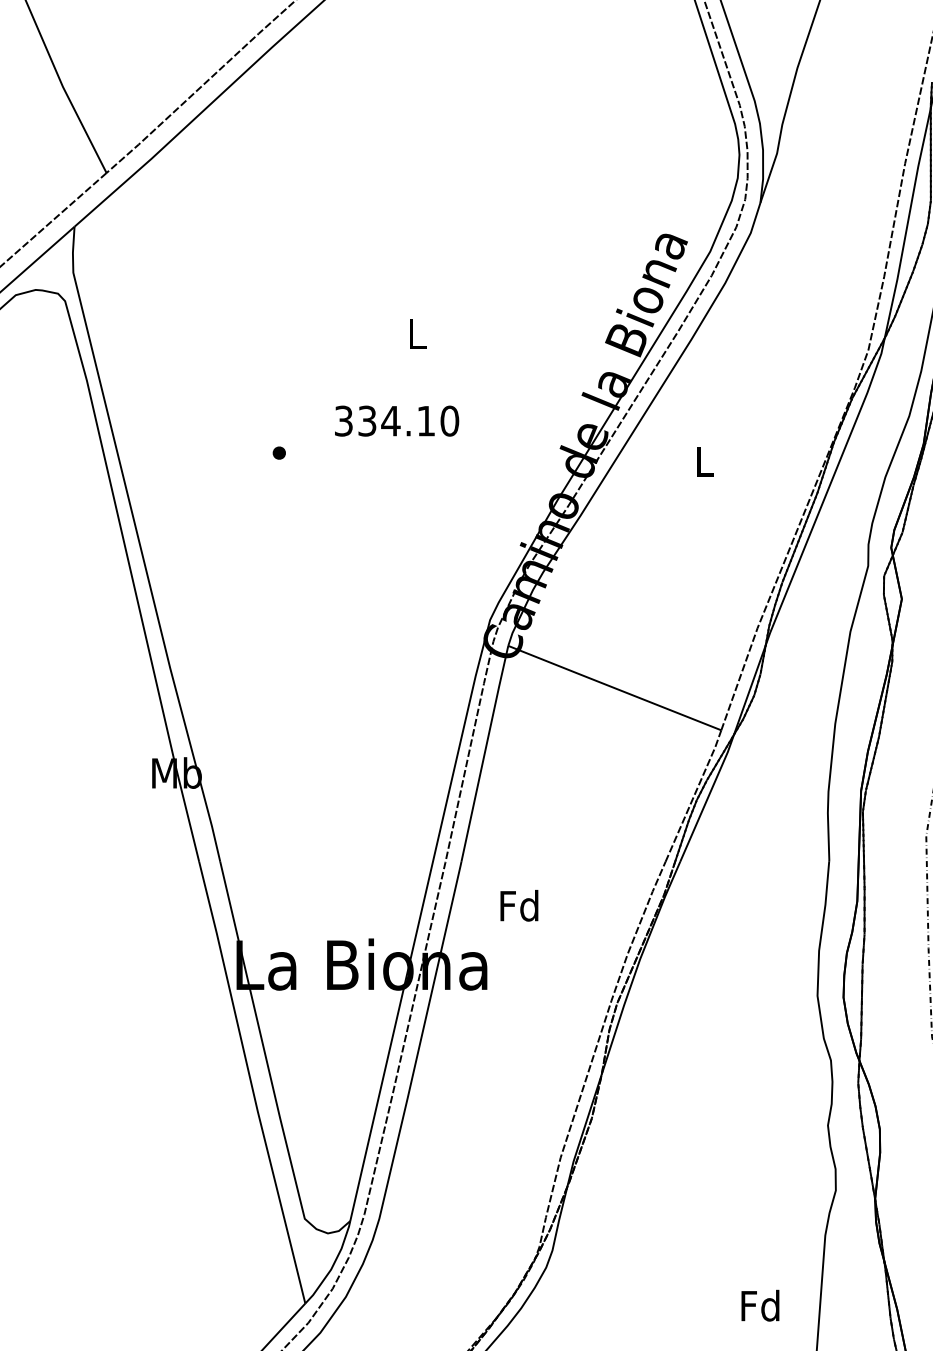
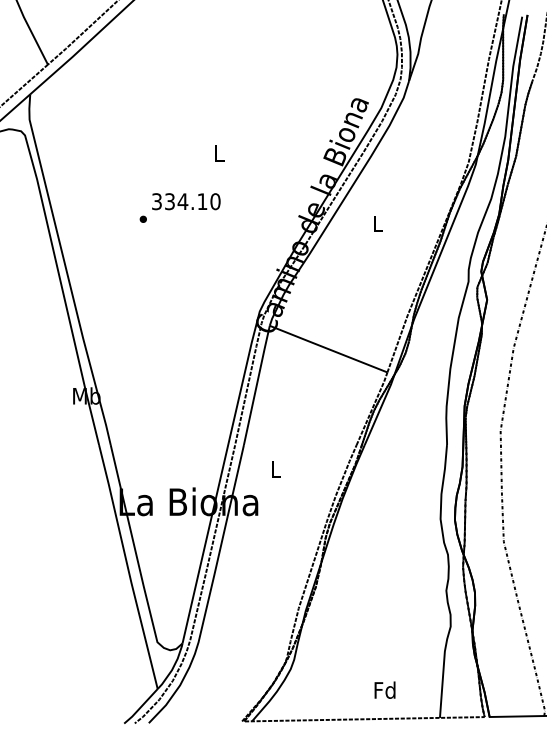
text: (397, 420) -> (186, 201), moved
text: (518, 906) -> (275, 469), Fd -> L
text: (759, 1304) -> (384, 689), moved

